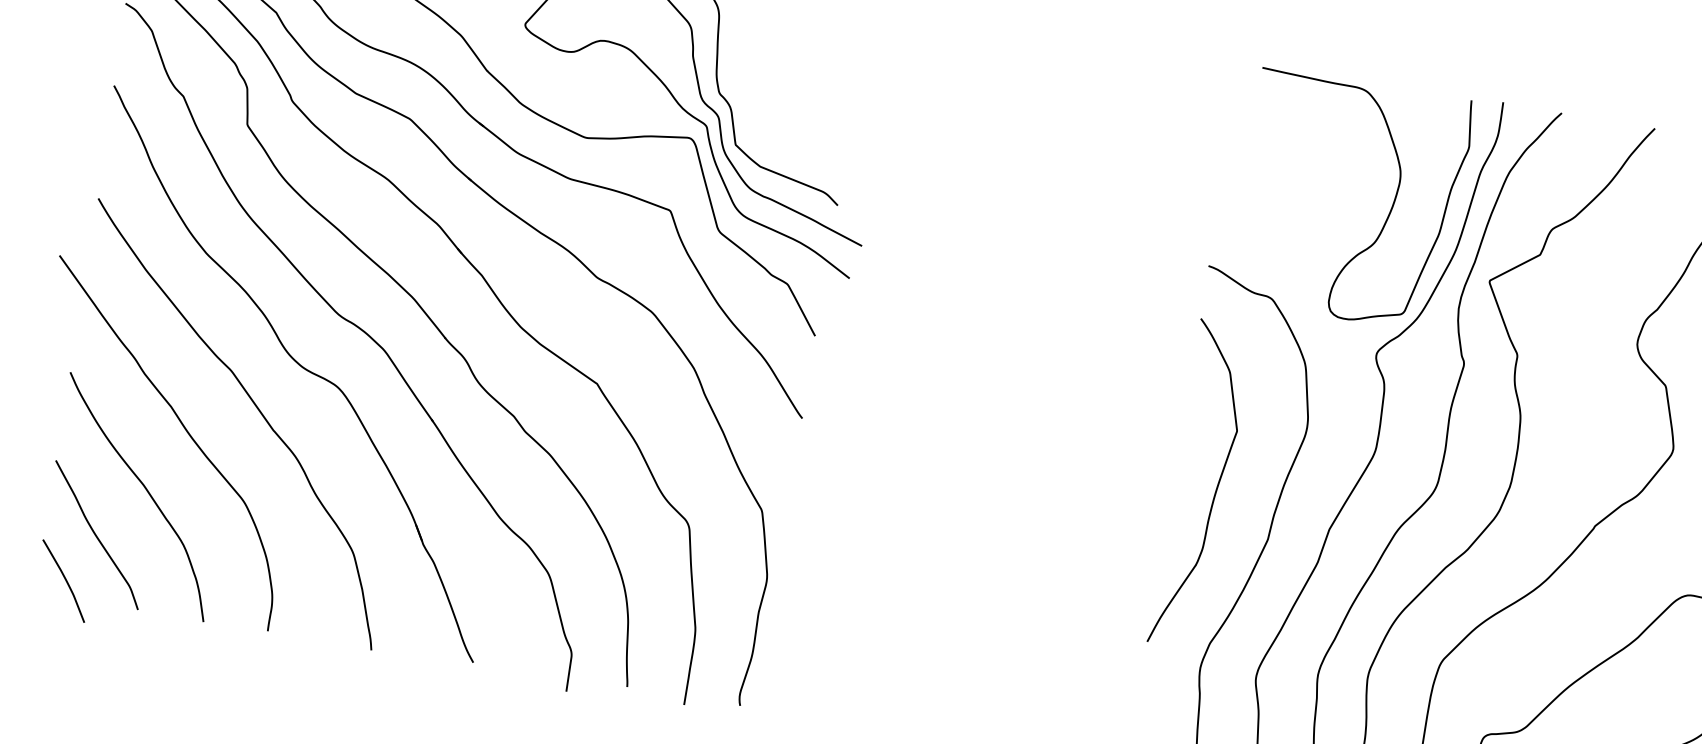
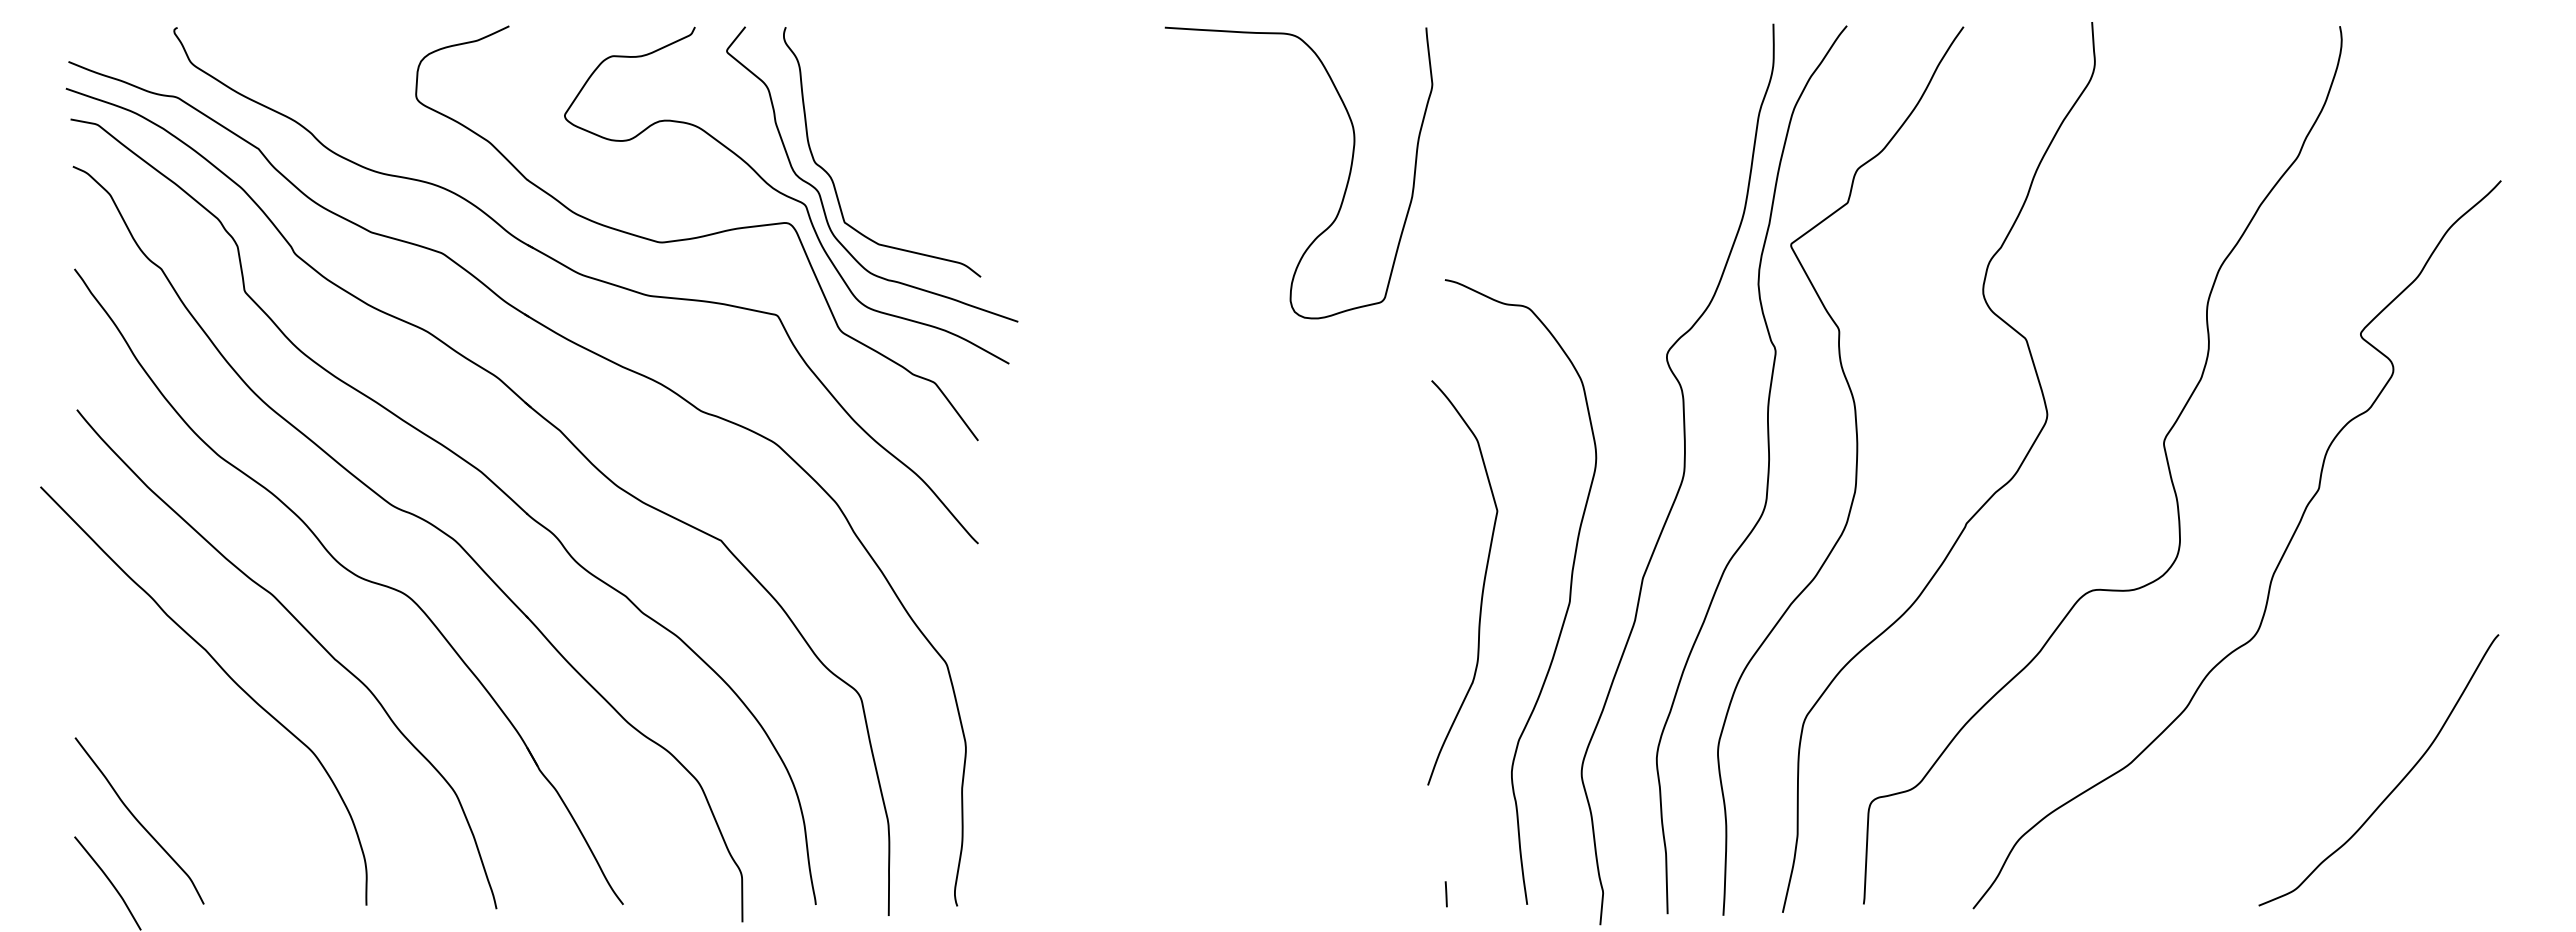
curve: (1387, 217) -> (1345, 186), moved
curve: (1215, 488) -> (1482, 585), moved
curve: (145, 489) -> (190, 756), removed

